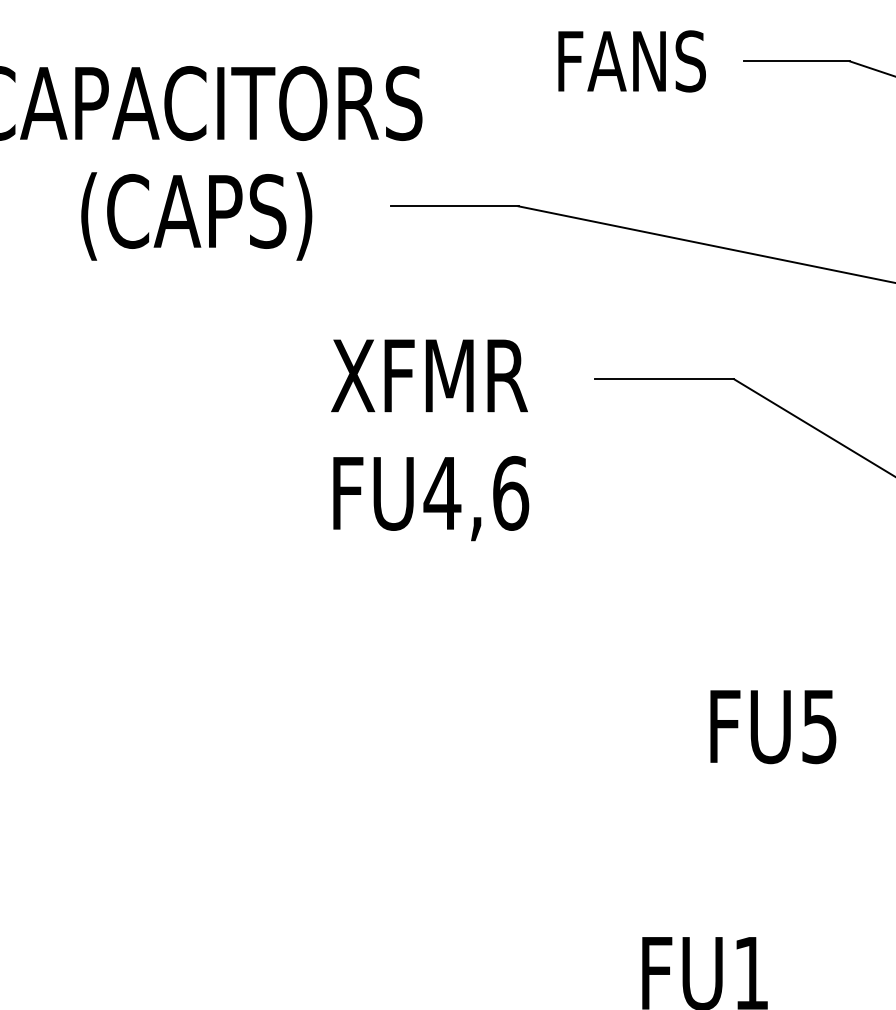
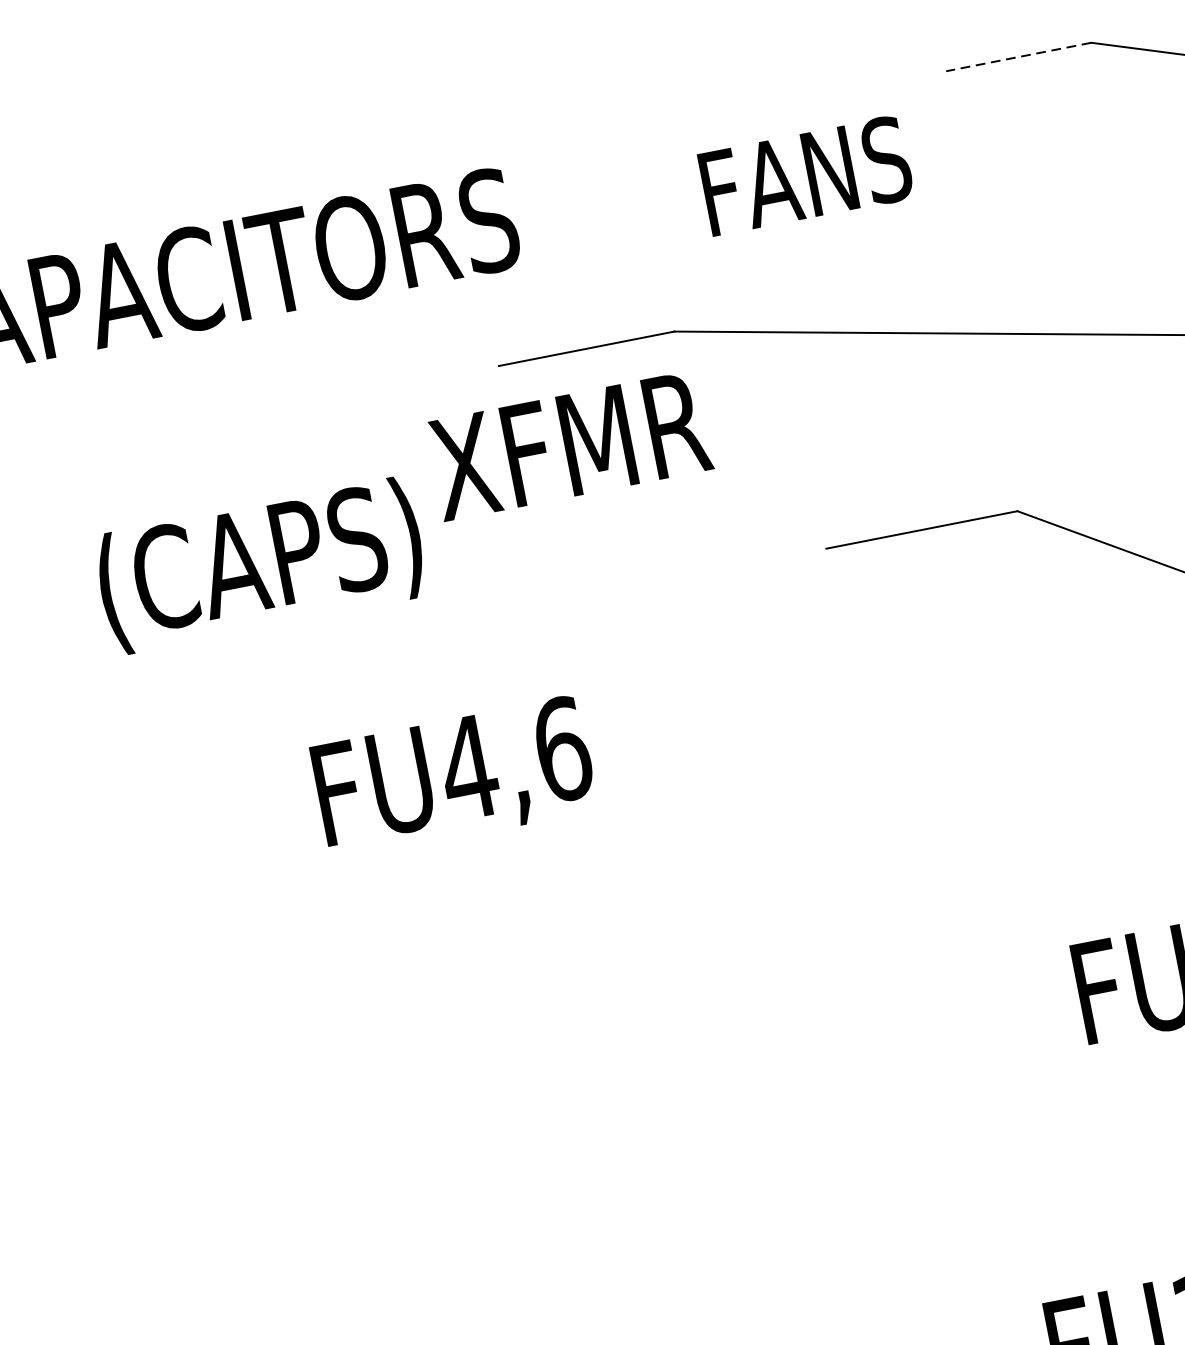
text: (631, 61) -> (805, 176), moved
line: (797, 61) -> (1019, 57), solid -> dashed
text: (196, 216) -> (260, 565), moved
text: (429, 375) -> (569, 445), moved
text: (431, 498) -> (454, 777), moved

